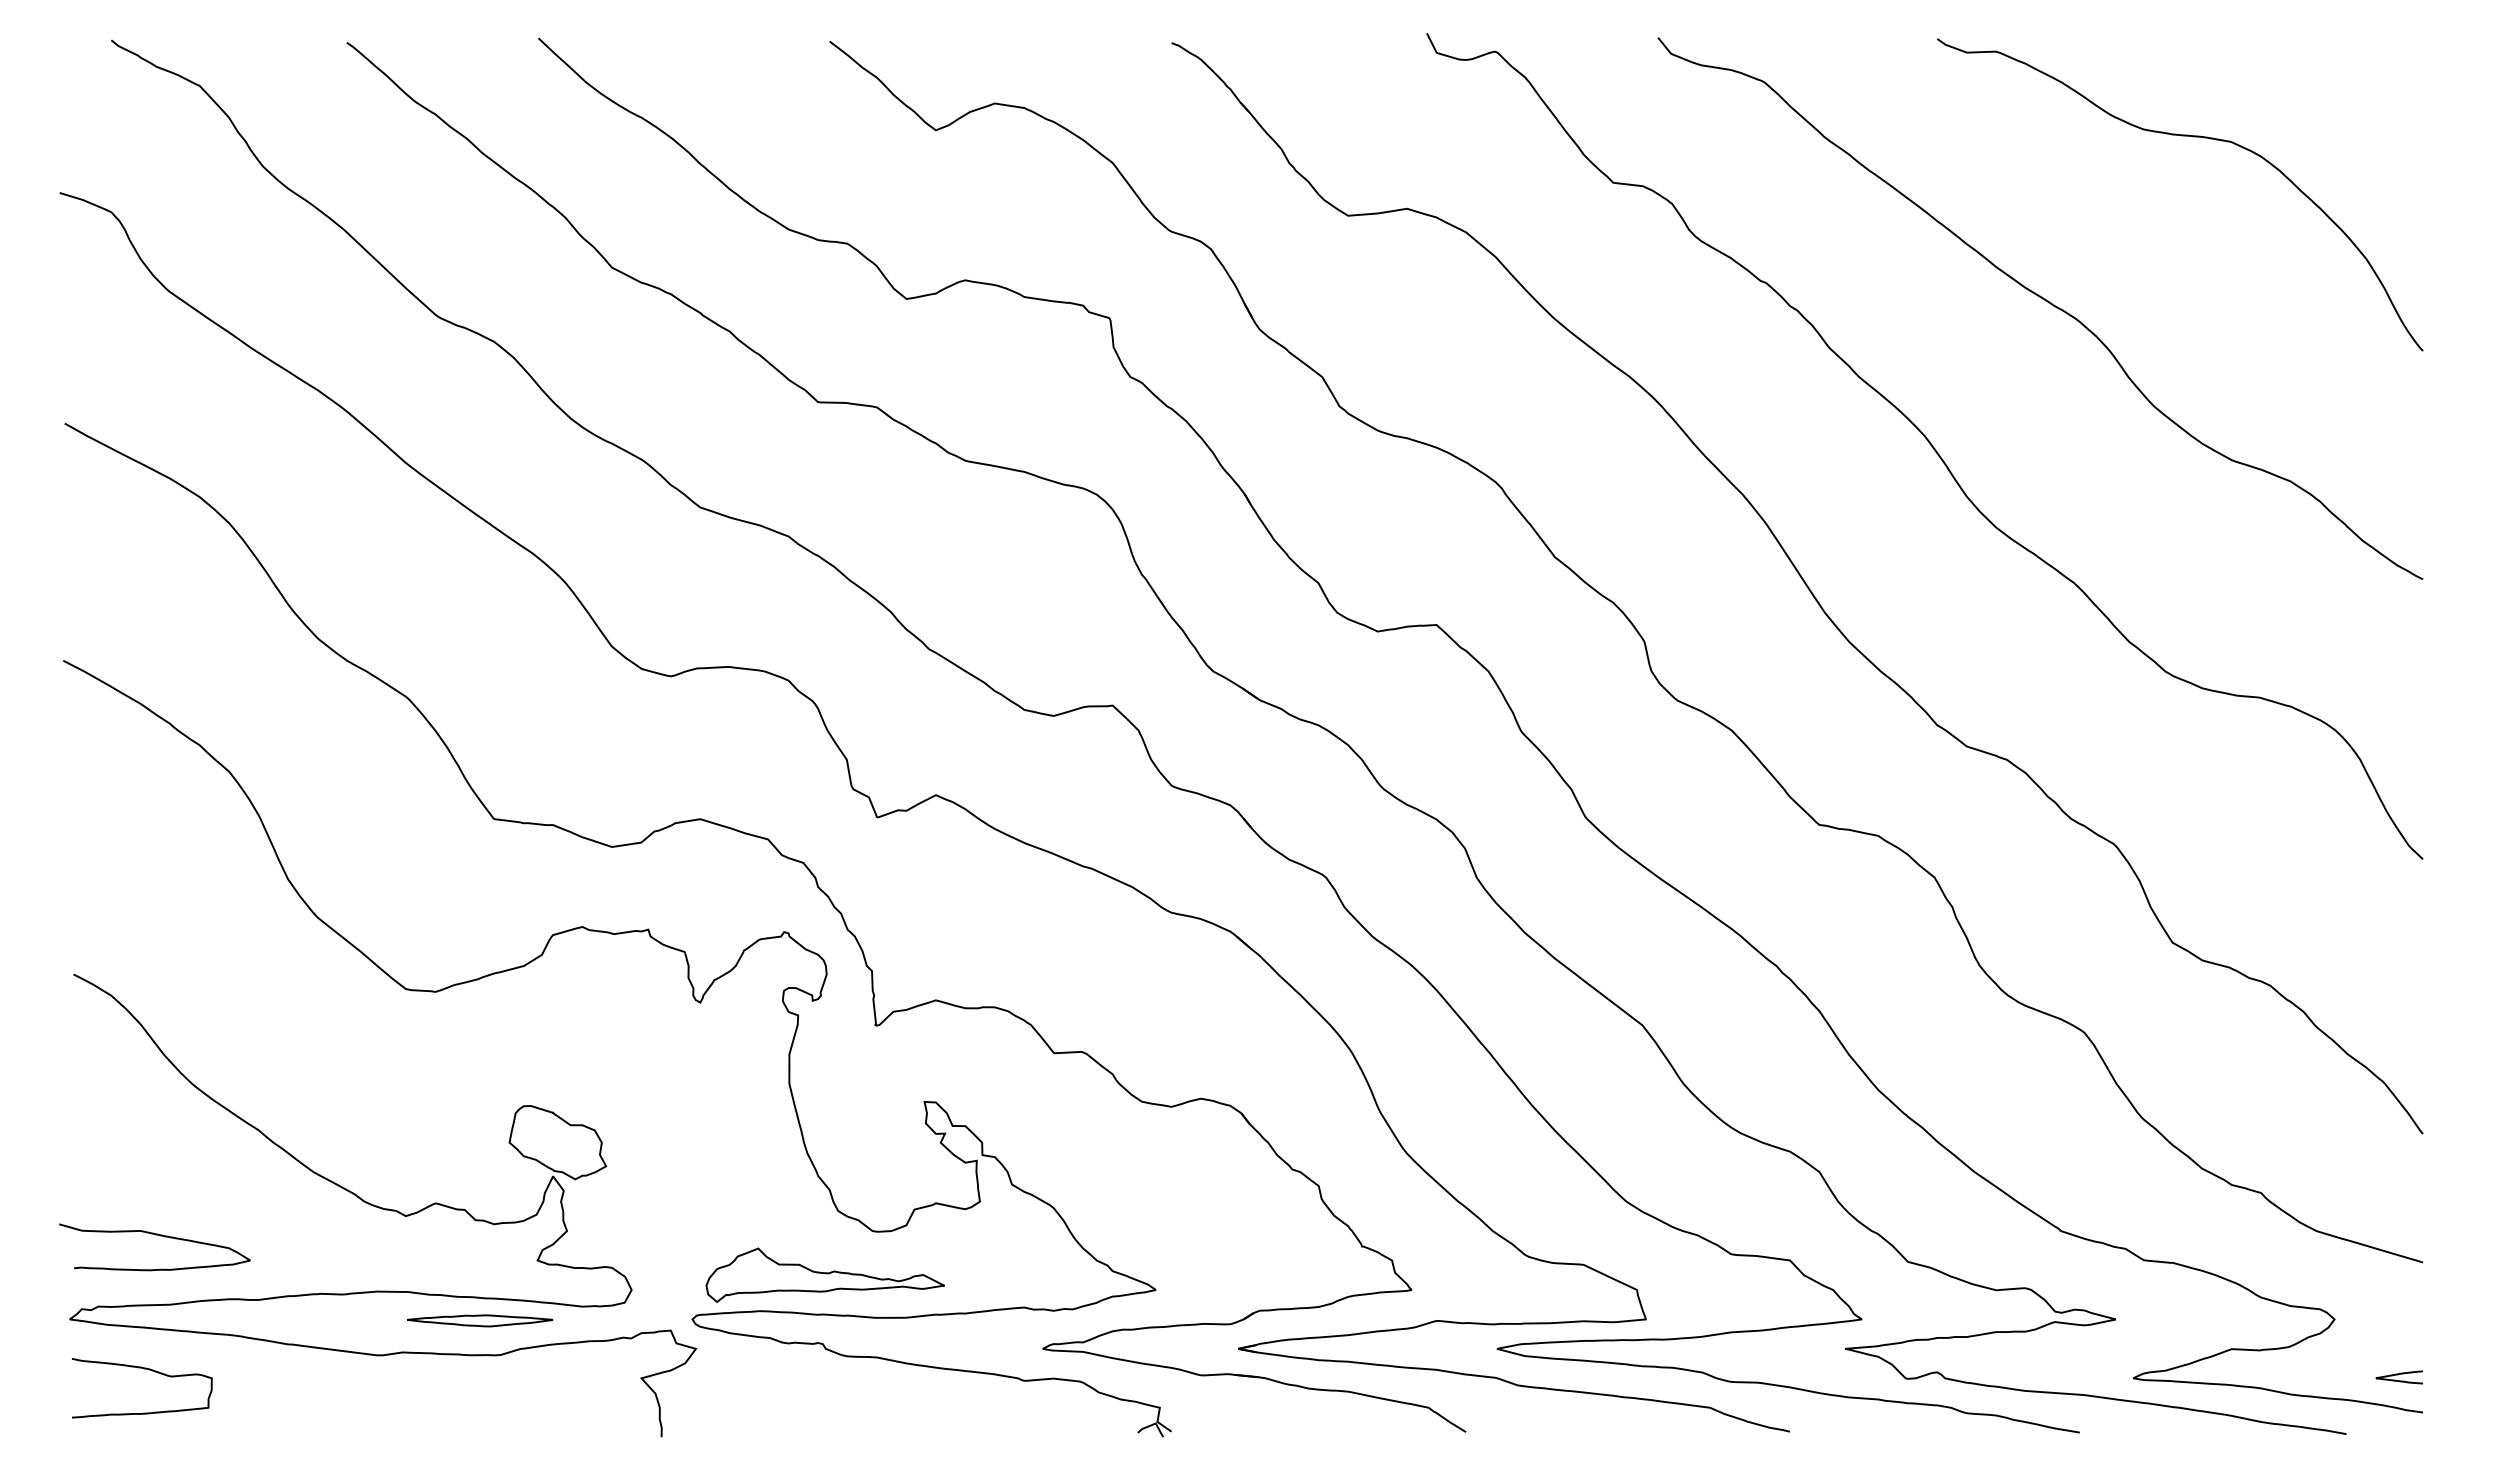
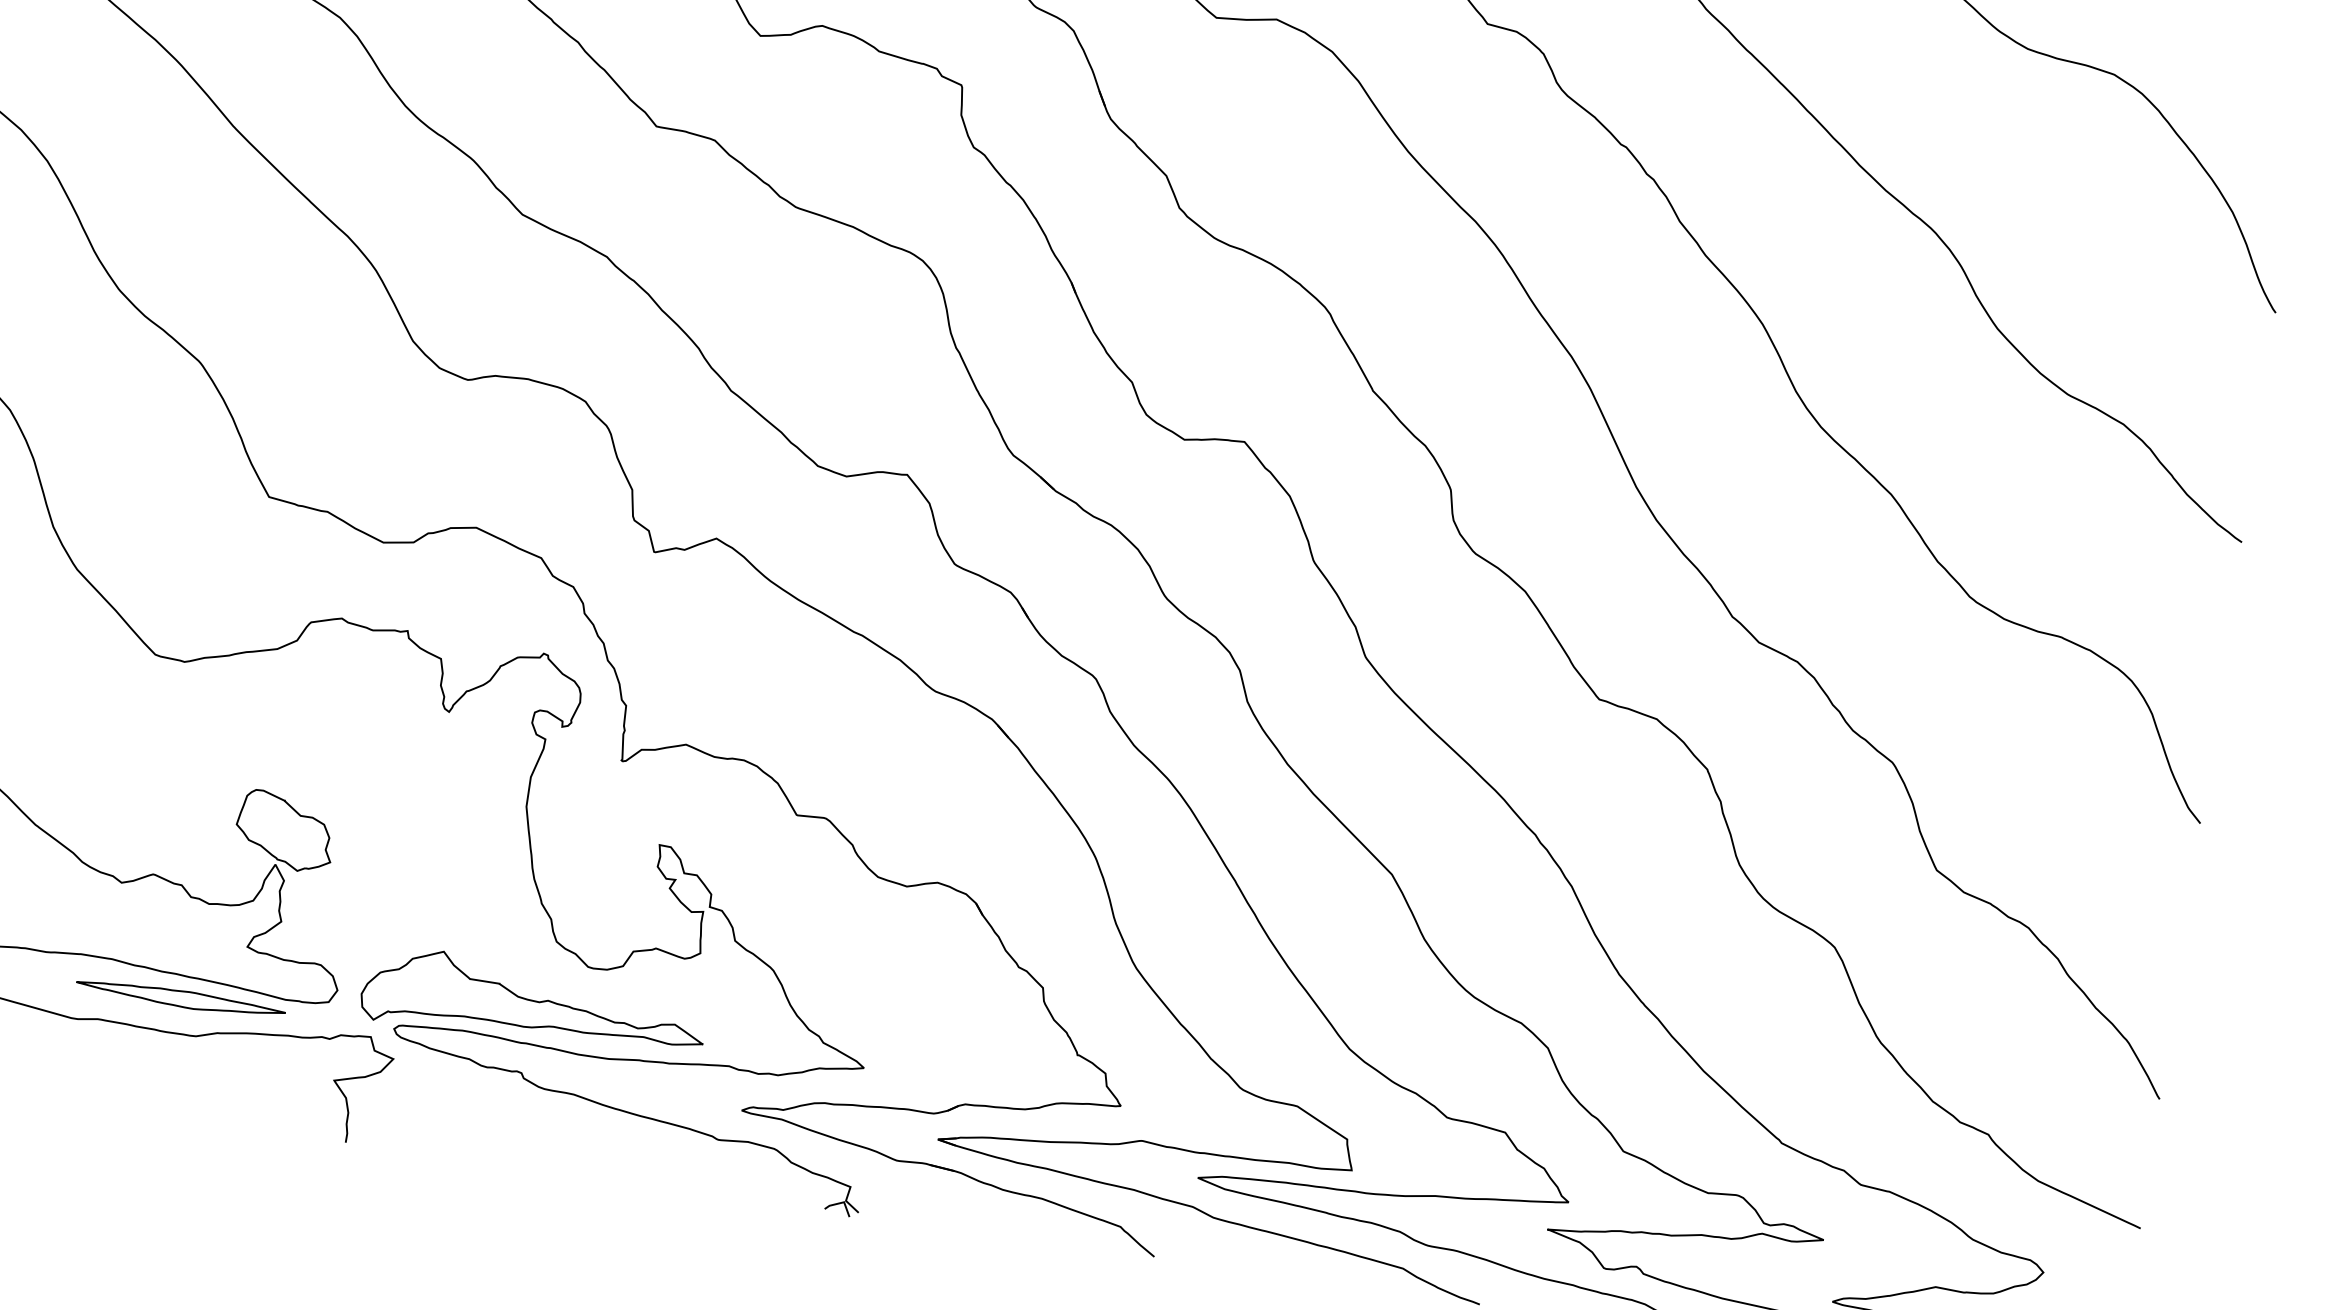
part: (824, 1275) -> (533, 1004), size x1.43
part: (479, 1320) -> (180, 998), size x1.43

